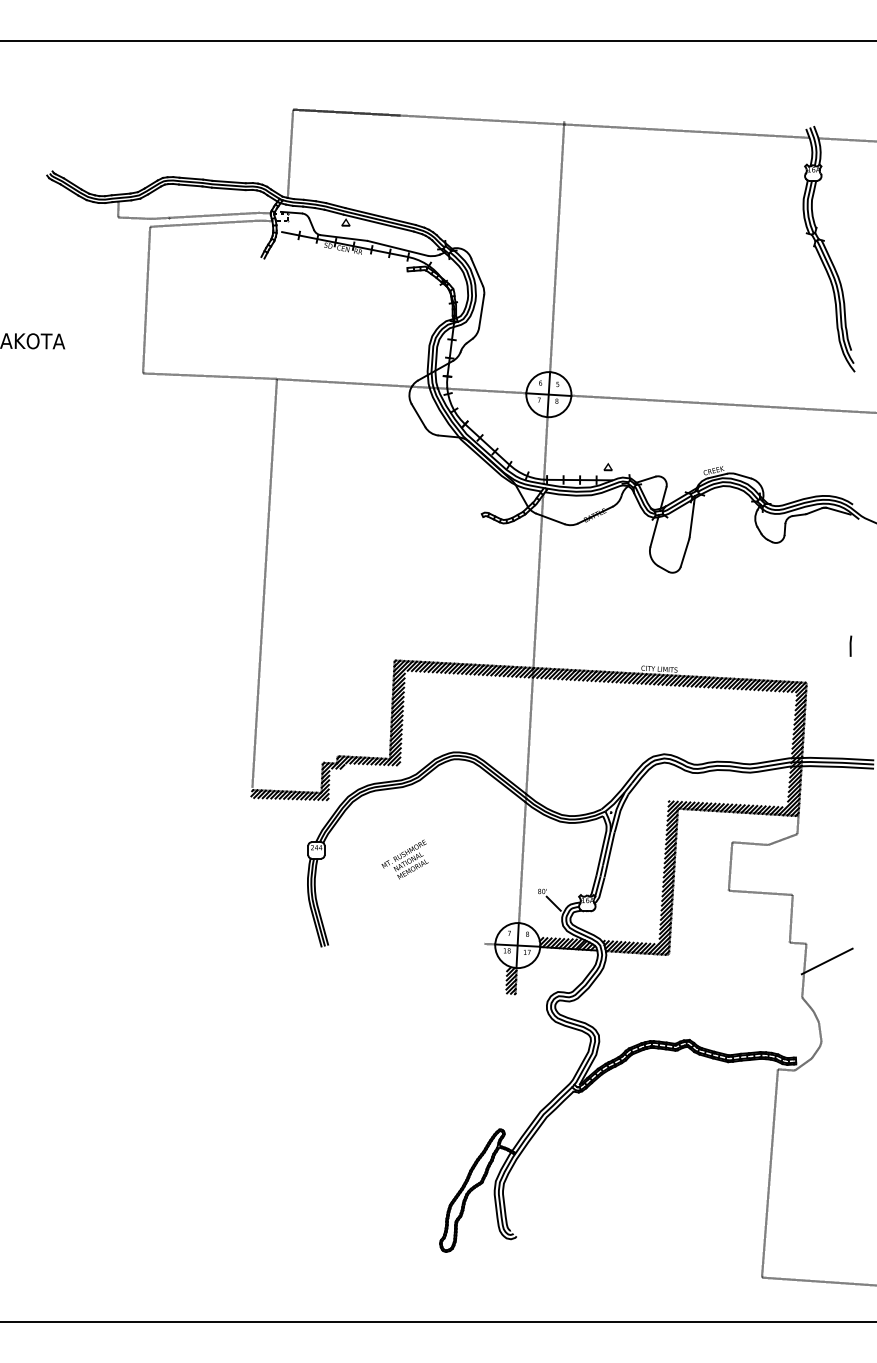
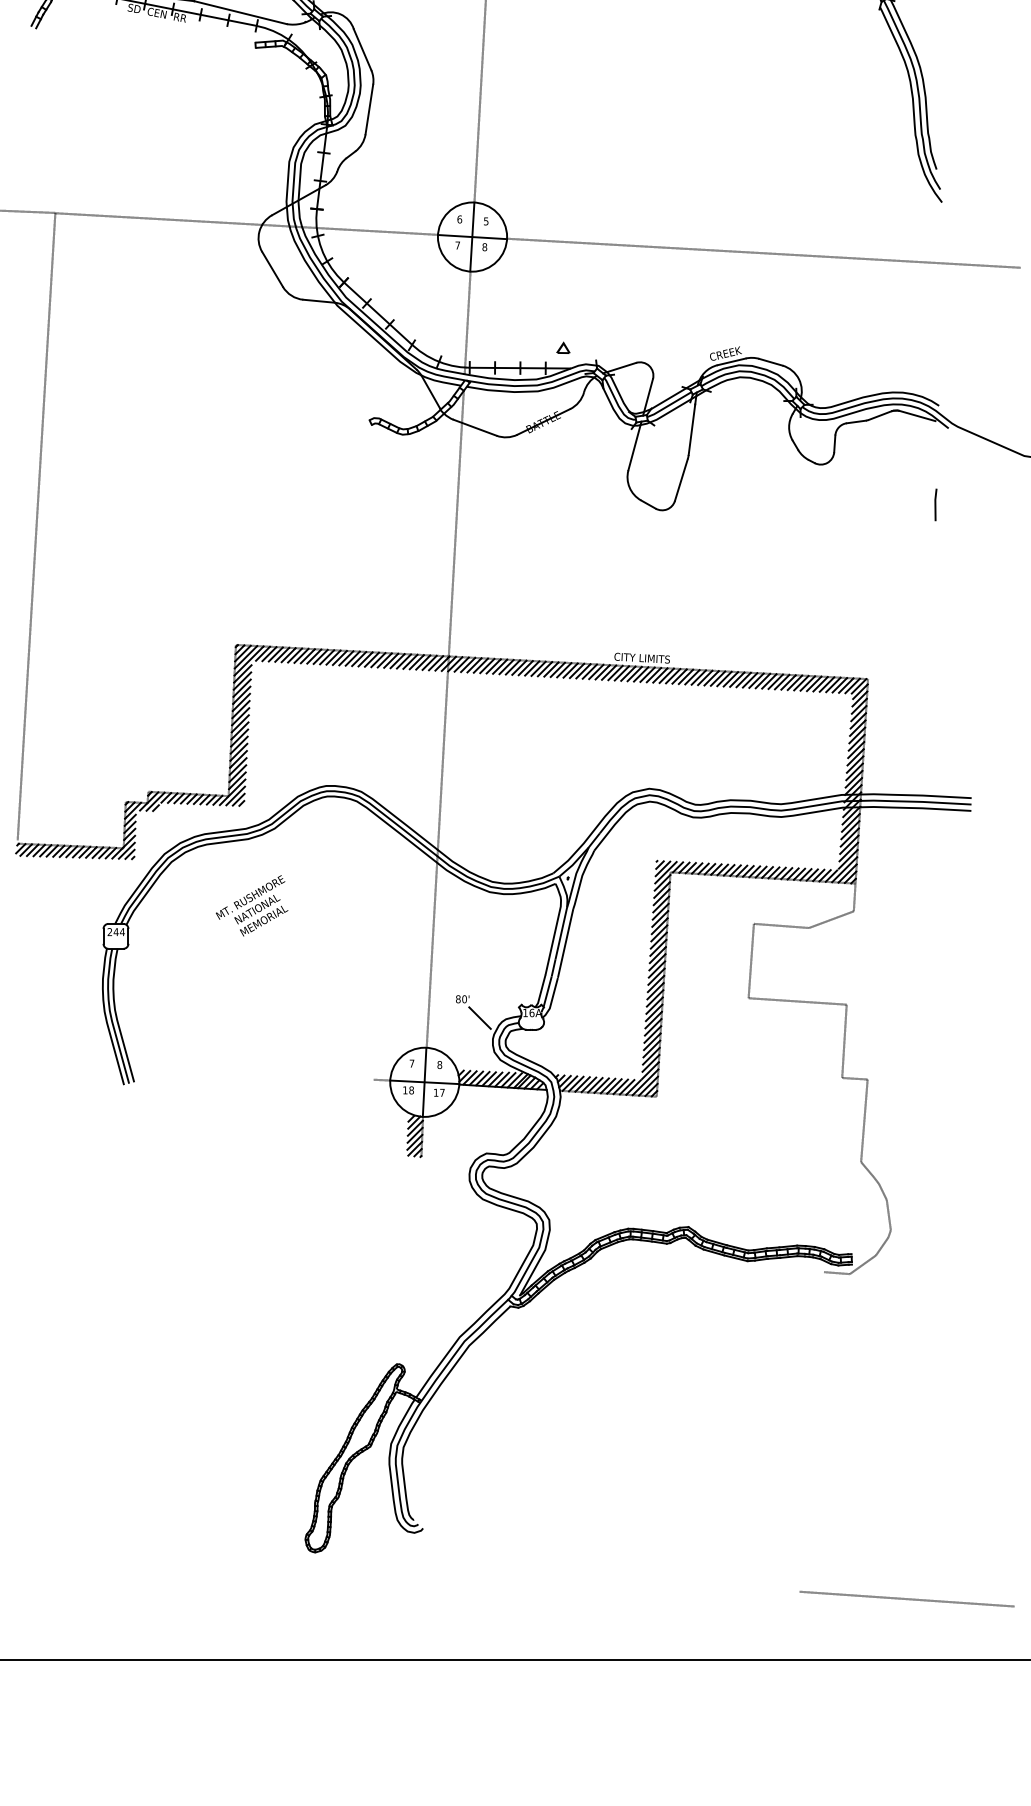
line: (850, 645) -> (935, 503), moved
text: (404, 859) -> (251, 905), moved
line: (826, 961) -> (898, 1106), removed
line: (769, 1173) -> (811, 1431), removed

